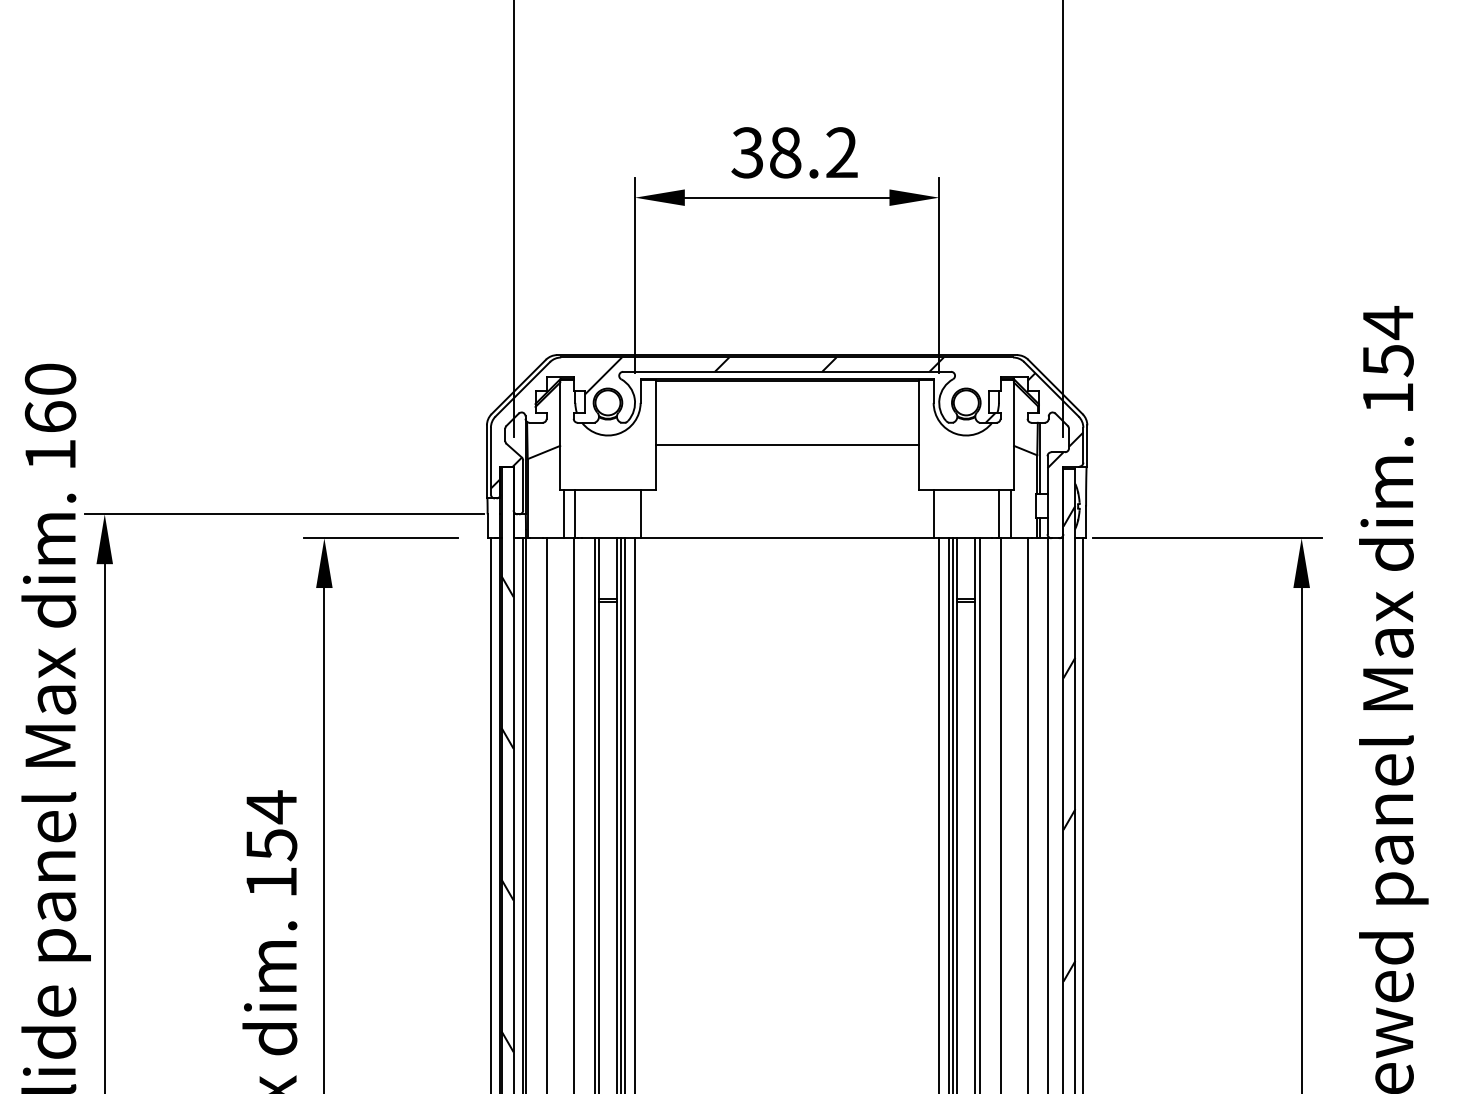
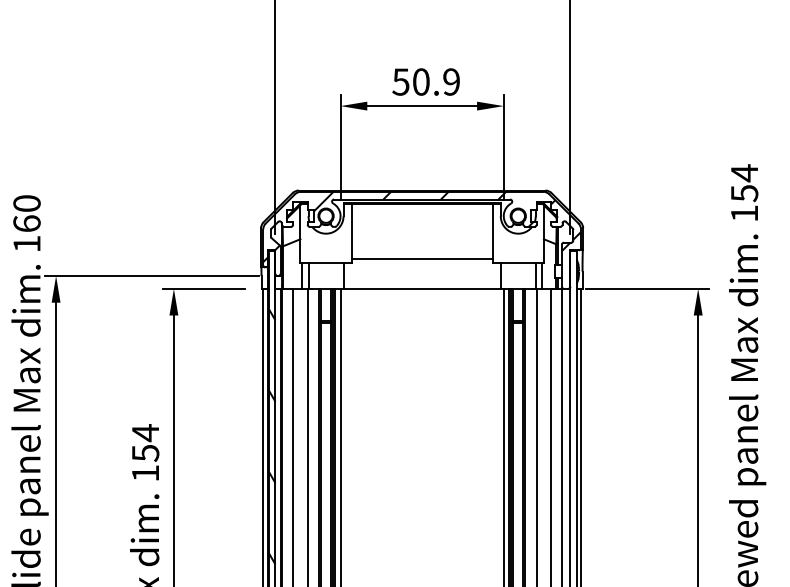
text: (793, 151) -> (425, 81), 38.2 -> 50.9
line: (785, 444) -> (421, 258), moved
hatch: (1069, 742) -> (573, 398), removed

